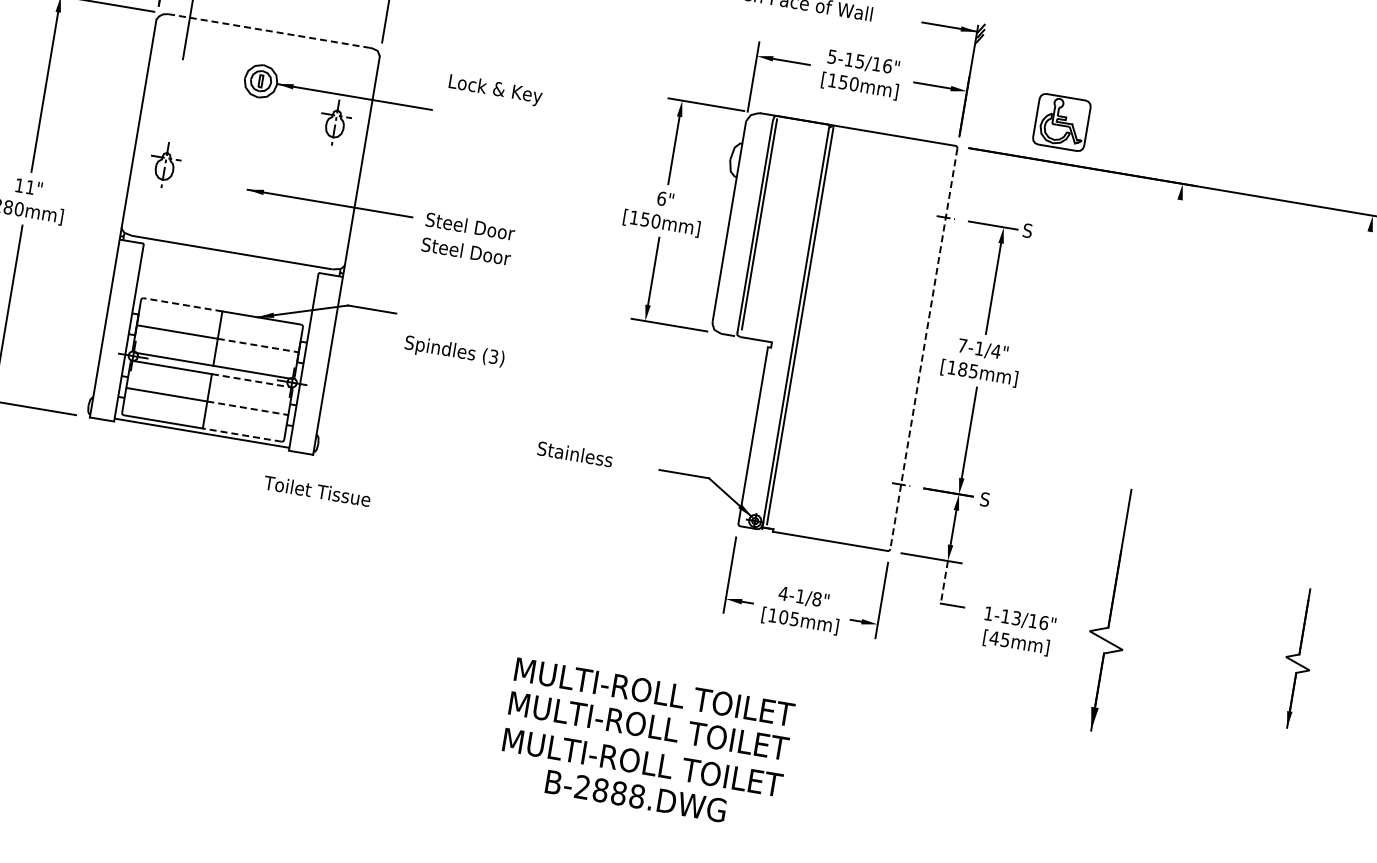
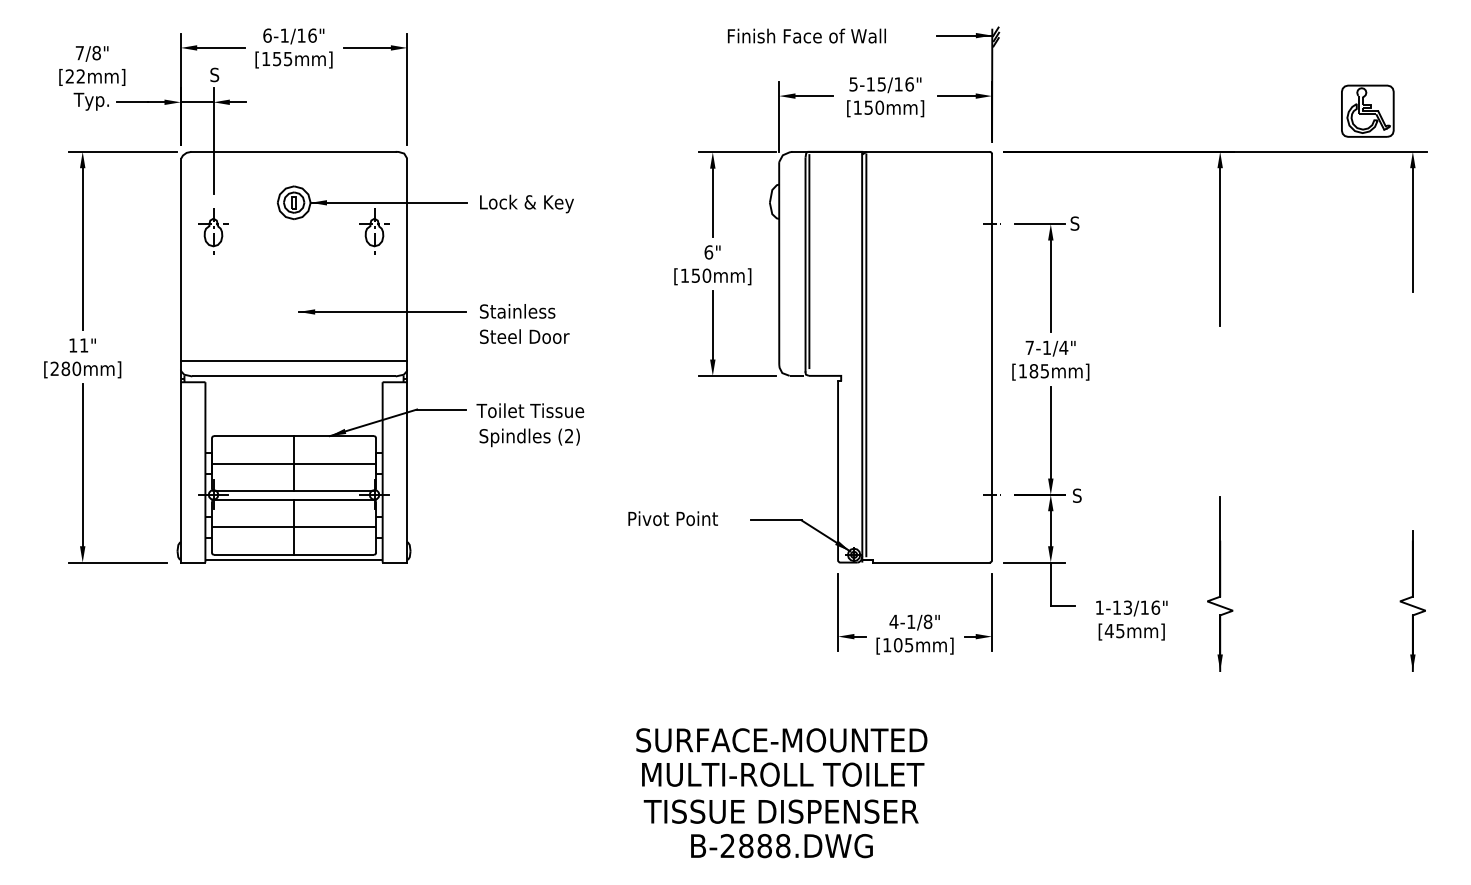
line: (269, 30) -> (294, 151), dashed -> solid
text: (495, 89) -> (526, 203), moved
part: (1061, 121) -> (1367, 110), moved
part: (165, 165) -> (213, 231), moved
text: (479, 228) -> (533, 311), Steel Door -> Stainless
line: (234, 236) -> (293, 360), added
line: (1167, 277) -> (1220, 246), added
line: (1359, 293) -> (1412, 230), added
line: (183, 305) -> (254, 436), dashed -> solid
line: (258, 345) -> (335, 463), dashed -> solid
line: (924, 349) -> (992, 357), dashed -> solid
text: (494, 357) -> (569, 436), (3) -> (2)
line: (251, 380) -> (334, 499), dashed -> solid
line: (248, 408) -> (335, 527), dashed -> solid
line: (242, 434) -> (334, 554), dashed -> solid
text: (582, 455) -> (672, 518), Stainless -> Pivot Point
text: (317, 490) -> (530, 410), moved
line: (944, 582) -> (1050, 584), dashed -> solid
part: (1111, 609) -> (1220, 583), size x0.71
text: (652, 692) -> (781, 740), MULTI-ROLL TOILET -> SURFACE-MOUNTED
text: (643, 762) -> (783, 811), MULTI-ROLL TOILET -> TISSUE DISPENSER

